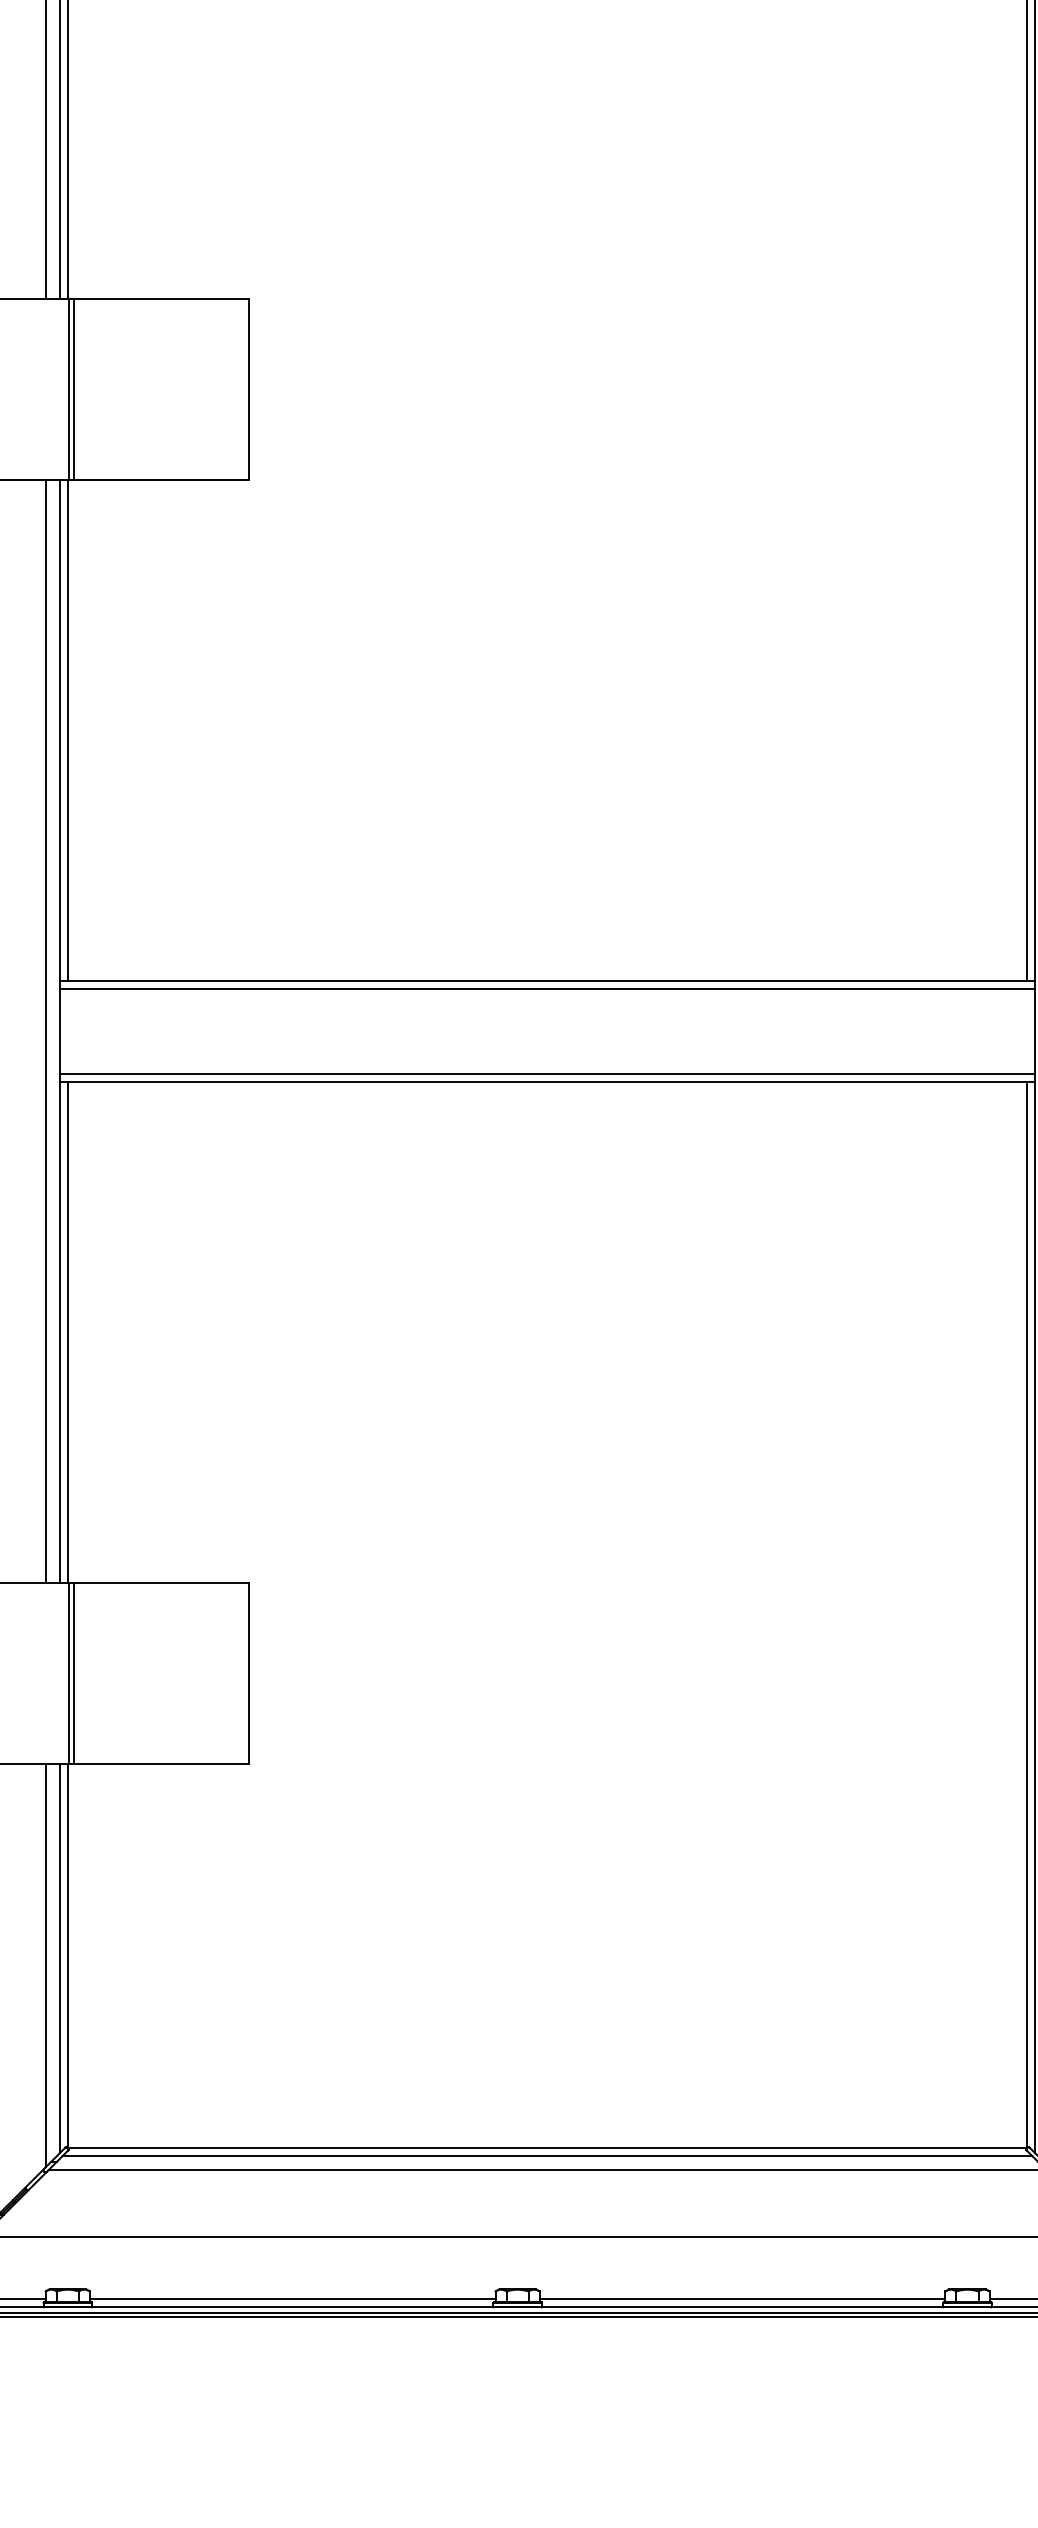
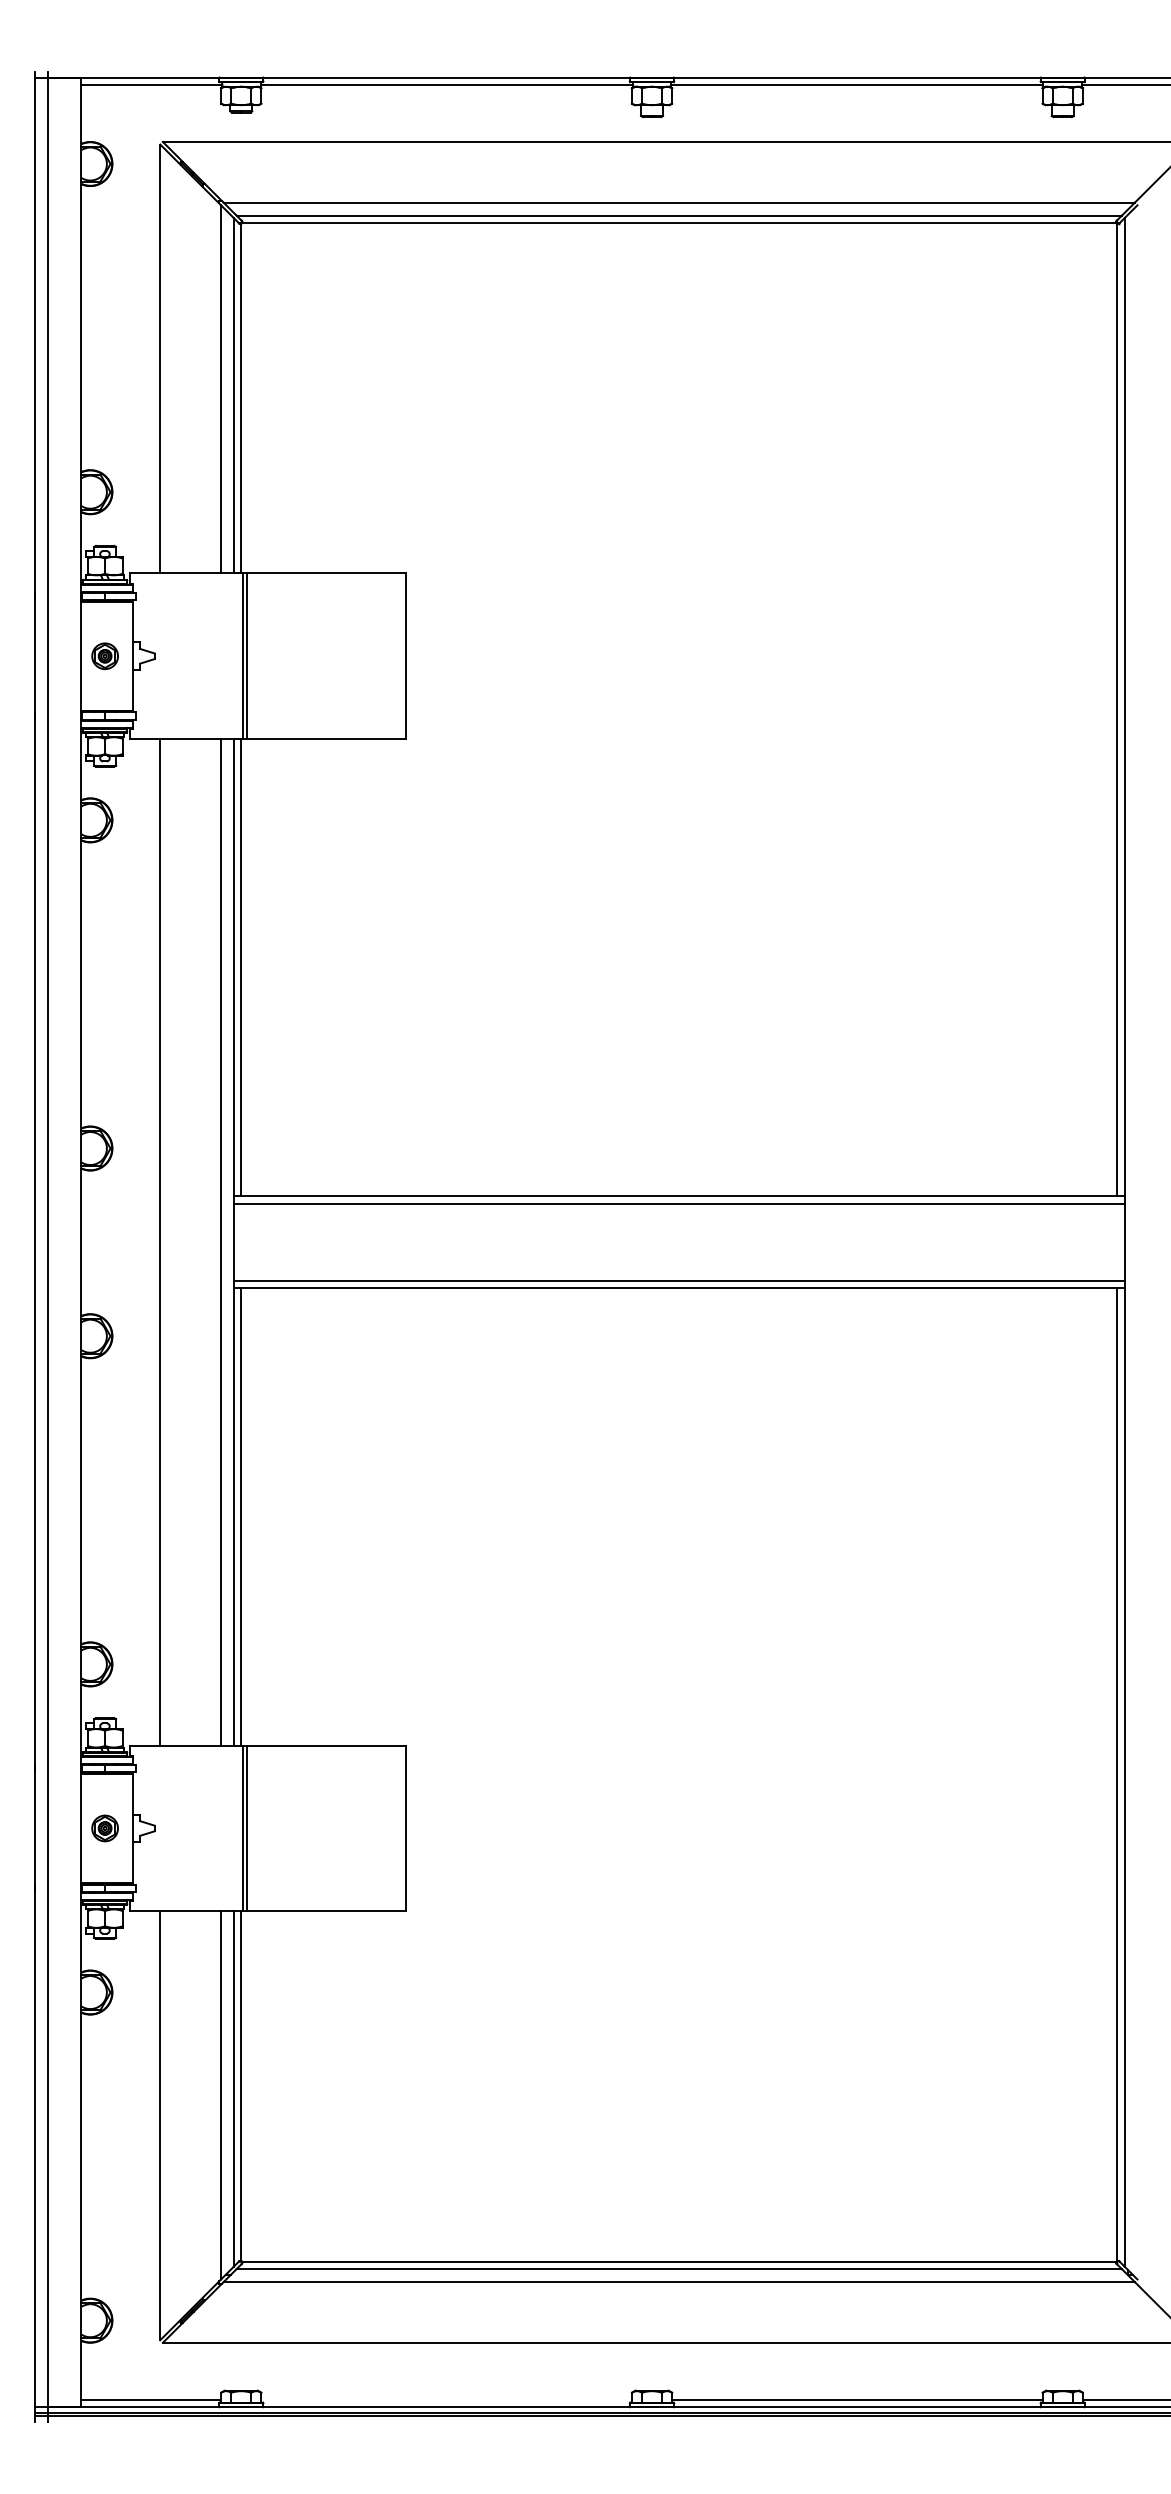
line: (292, 2298) -> (446, 2399), removed

